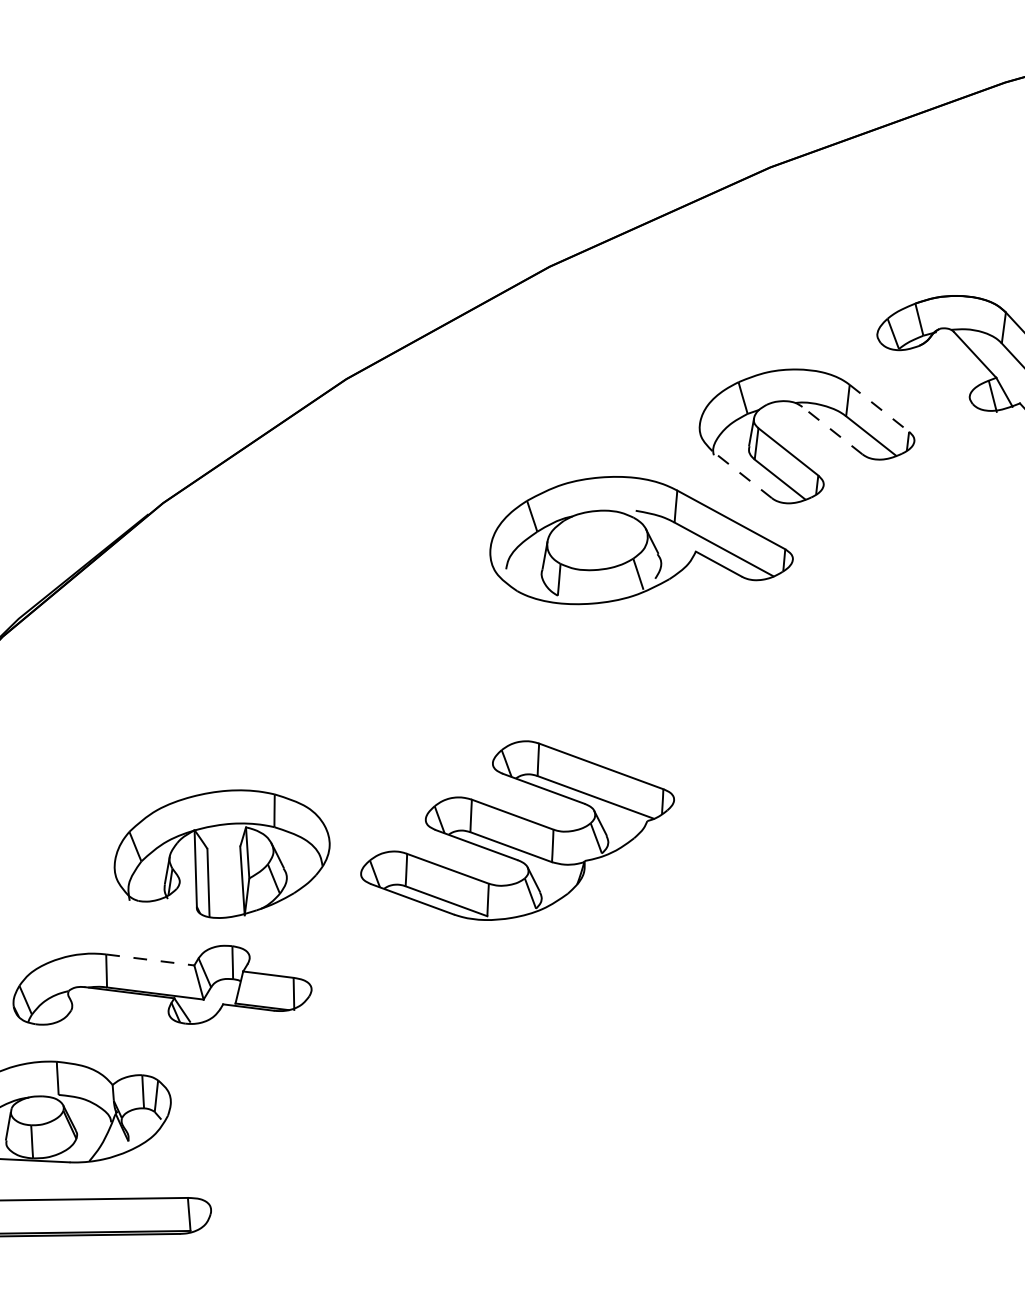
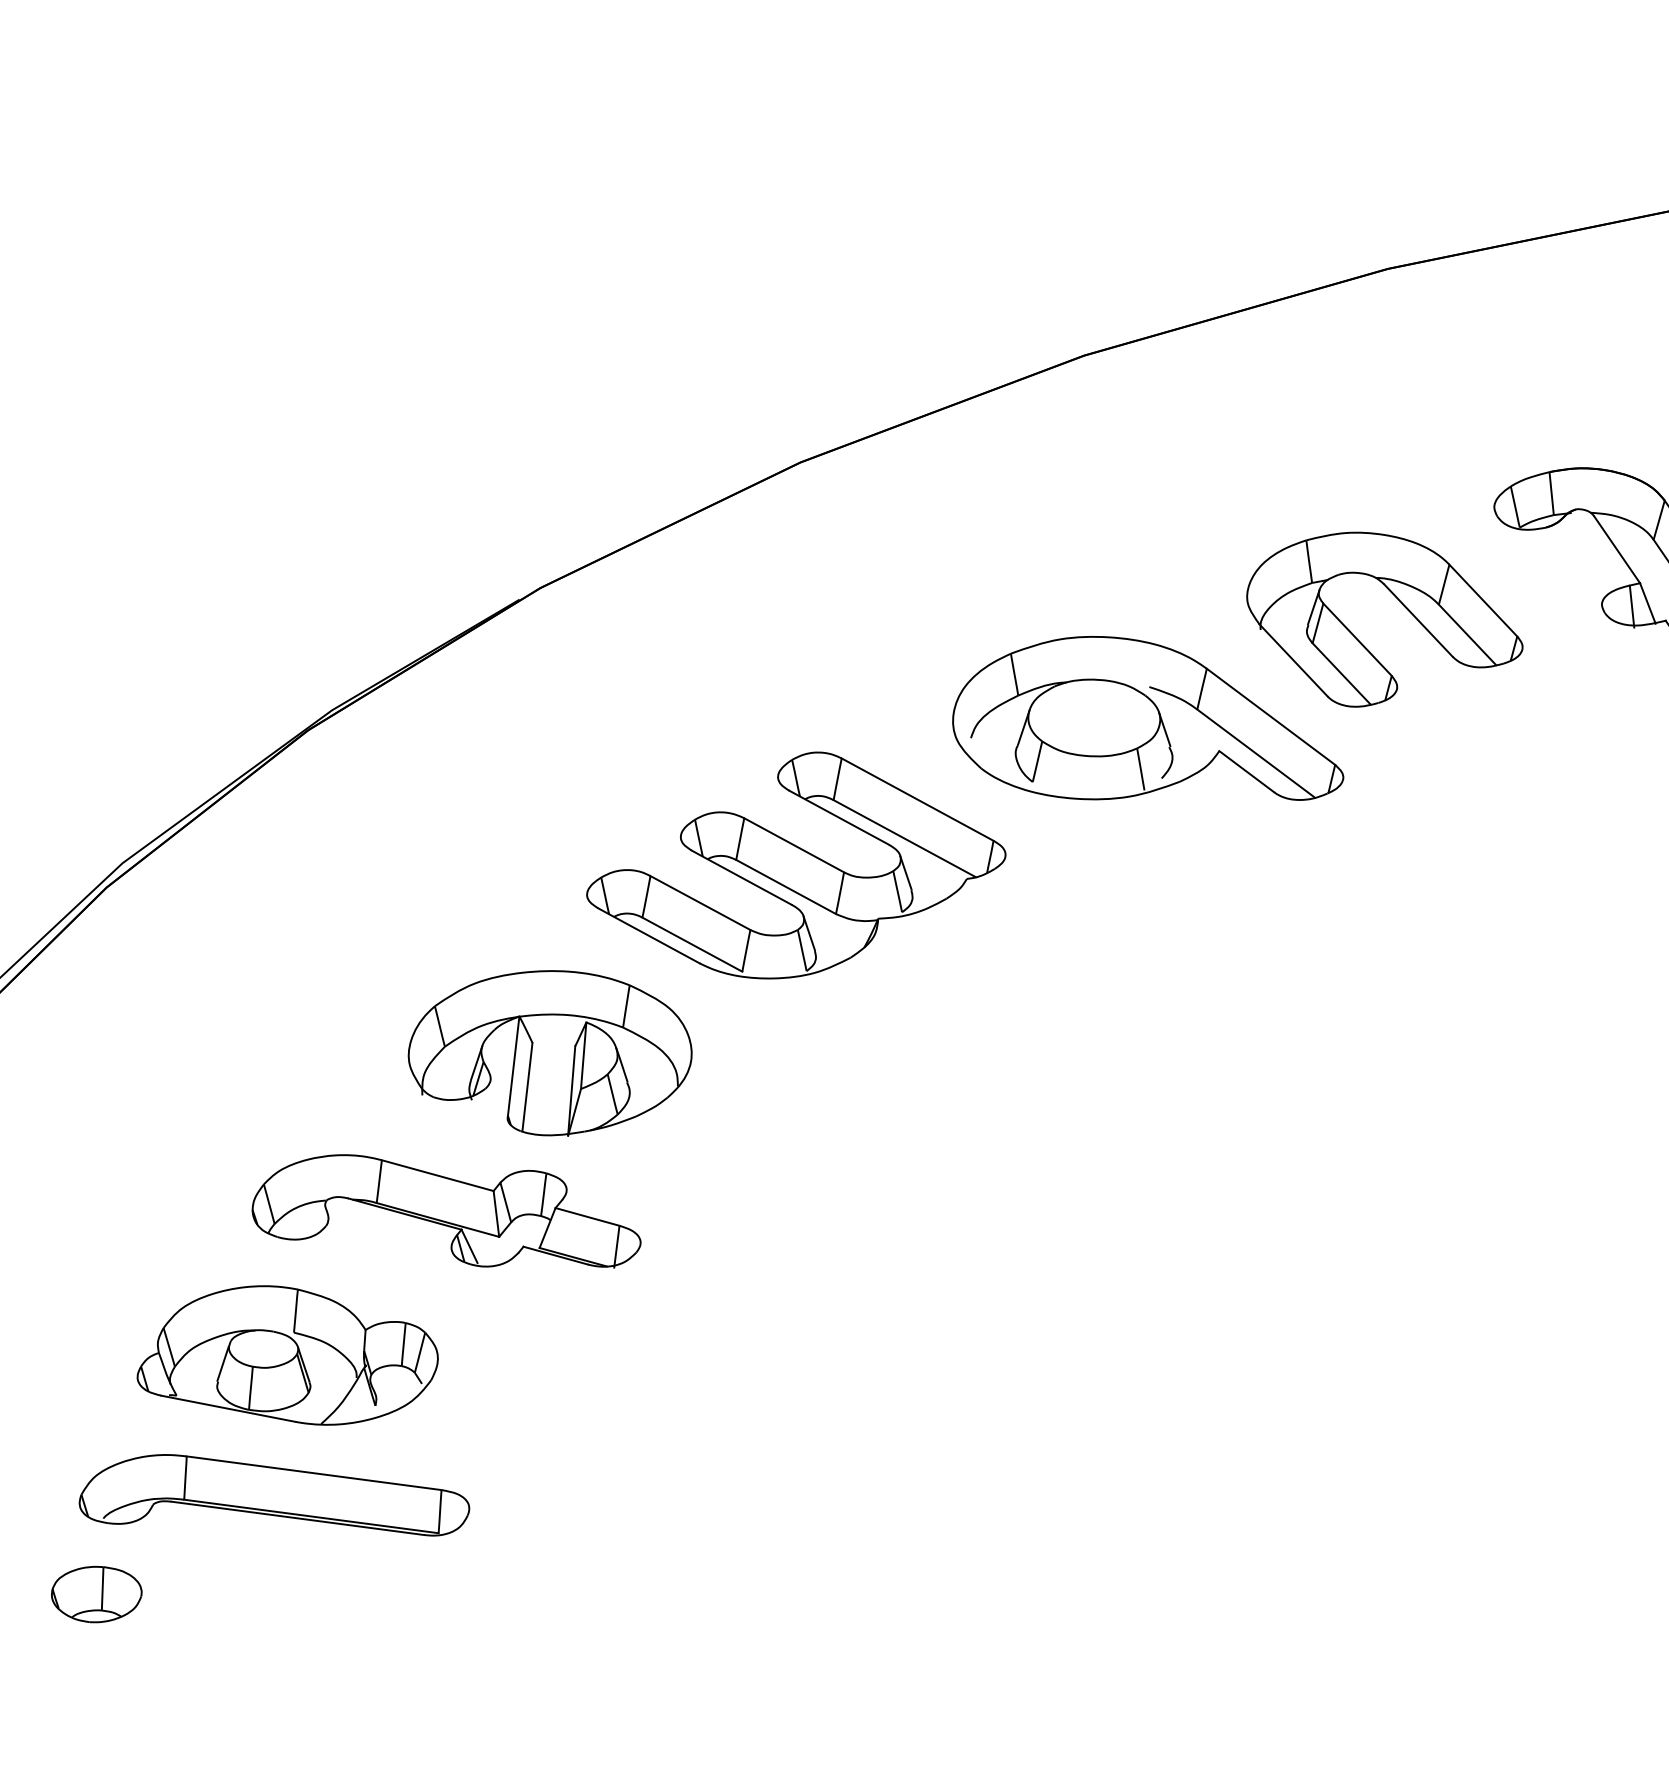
line: (879, 408) -> (1483, 600), dashed -> solid
line: (832, 430) -> (1418, 620), dashed -> solid
line: (742, 474) -> (1293, 660), dashed -> solid
part: (516, 829) -> (796, 865), moved
line: (150, 959) -> (437, 1175), dashed -> solid

